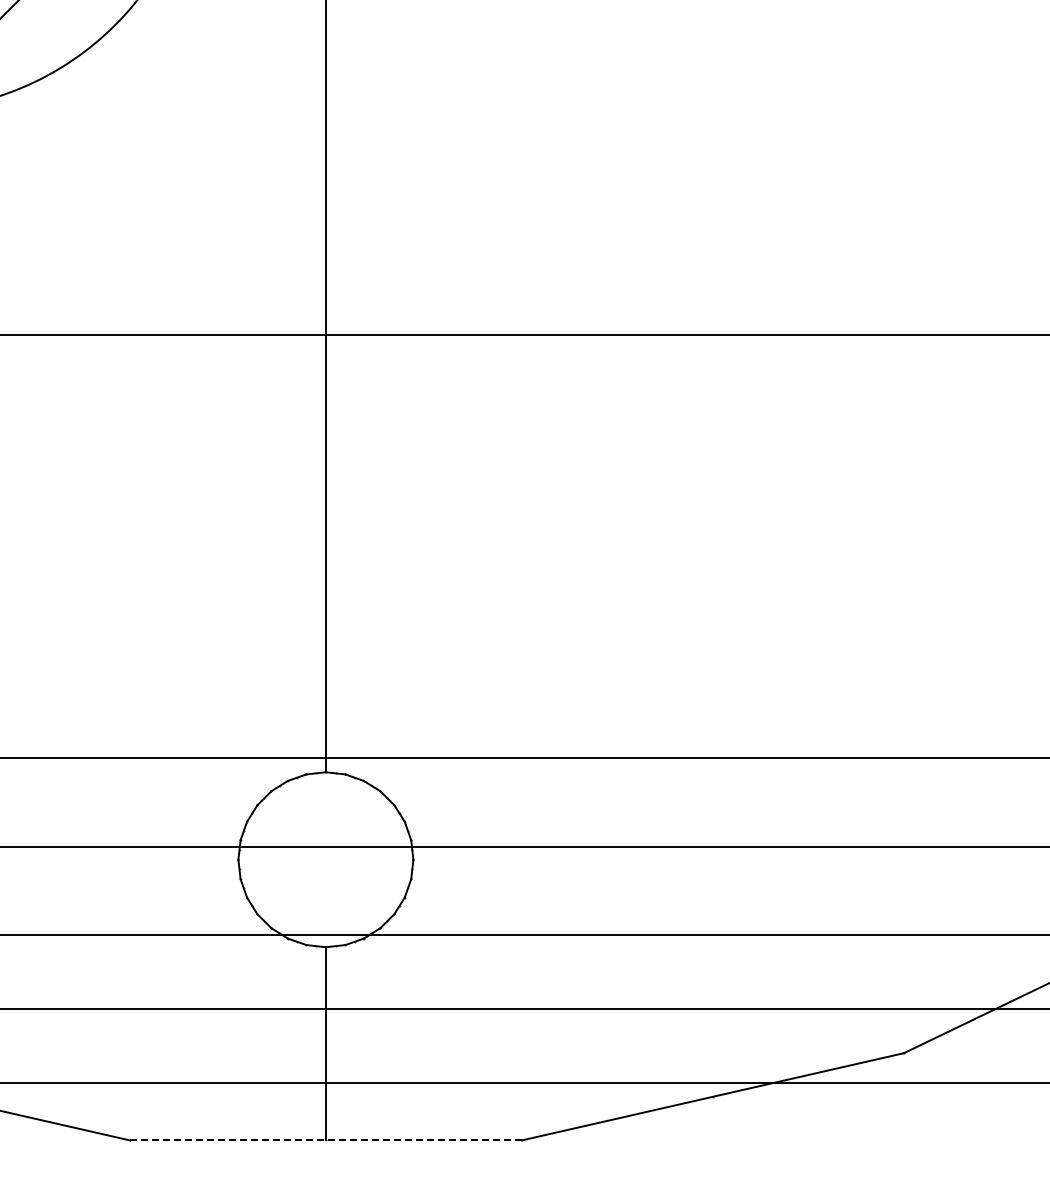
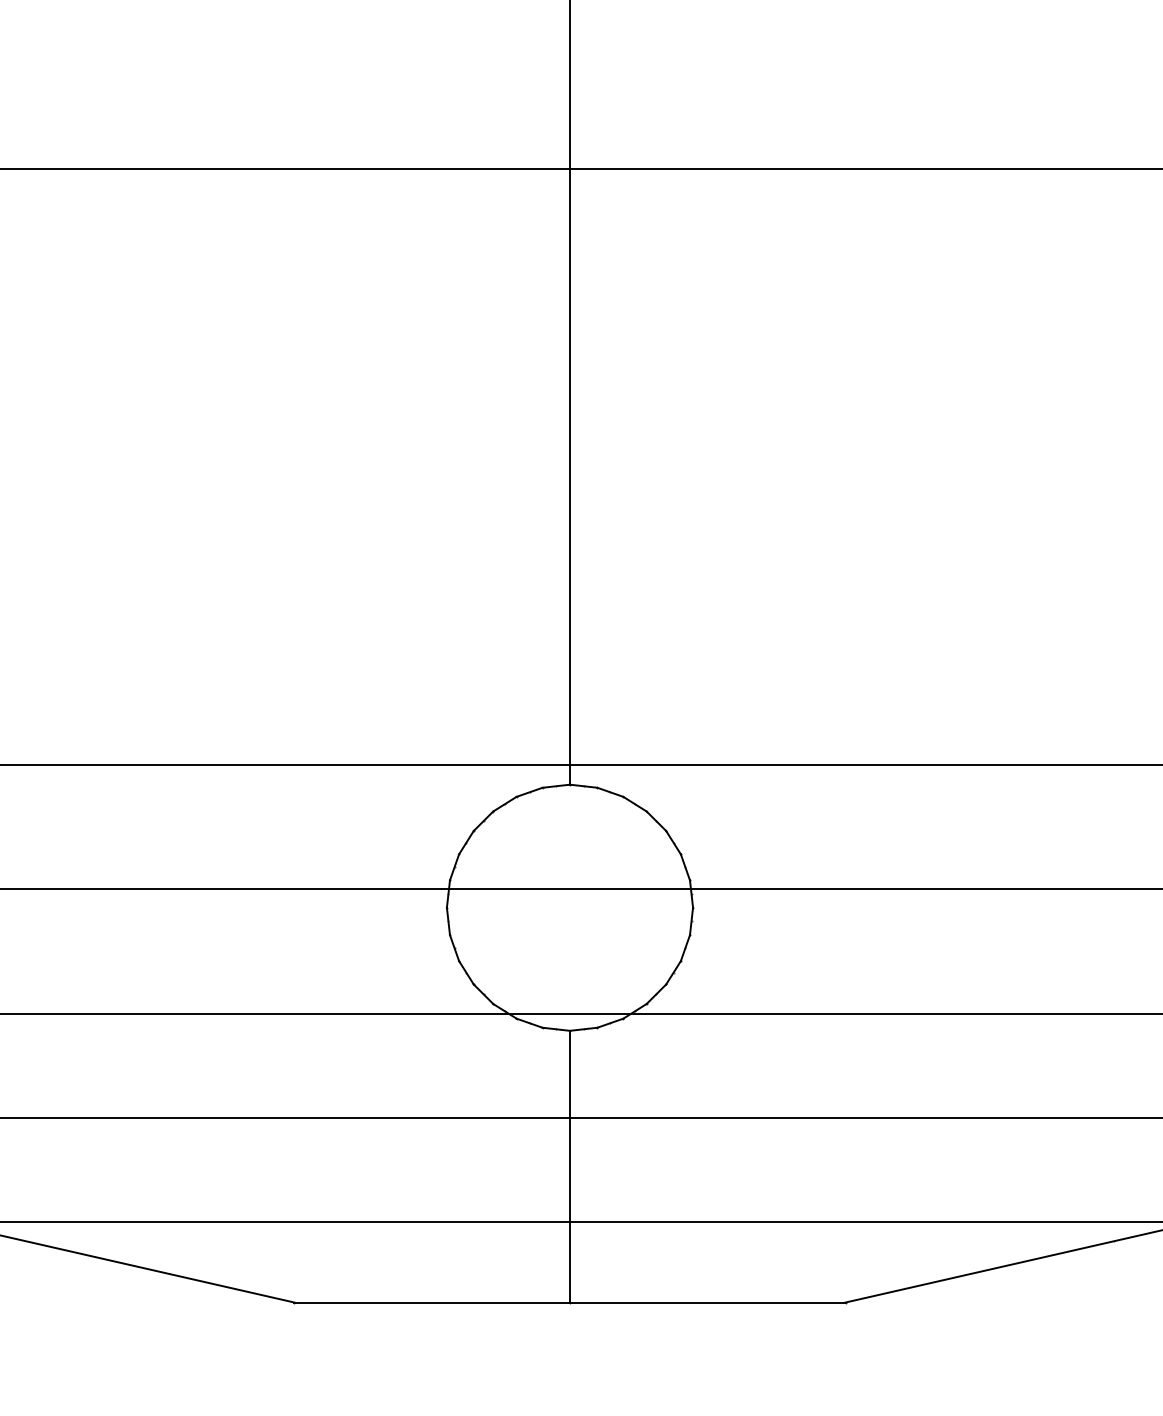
line: (325, 1140) -> (569, 1302), dashed -> solid

